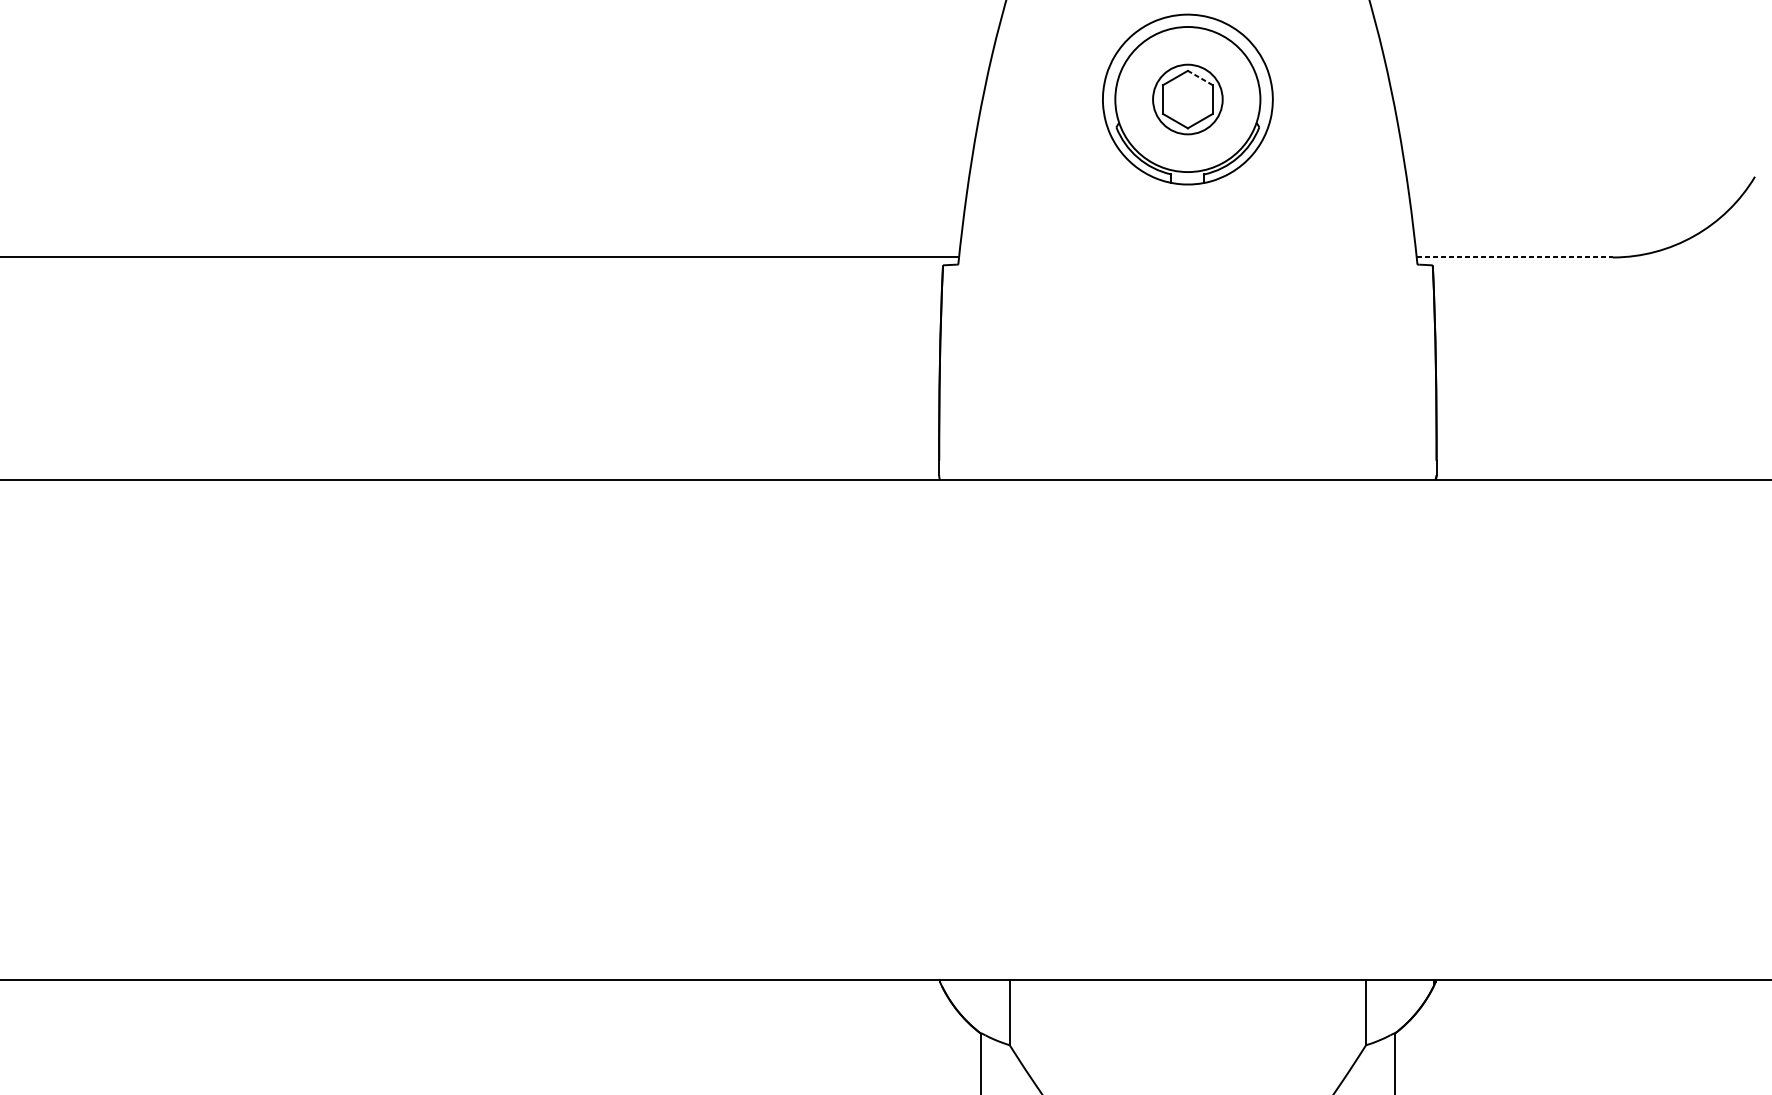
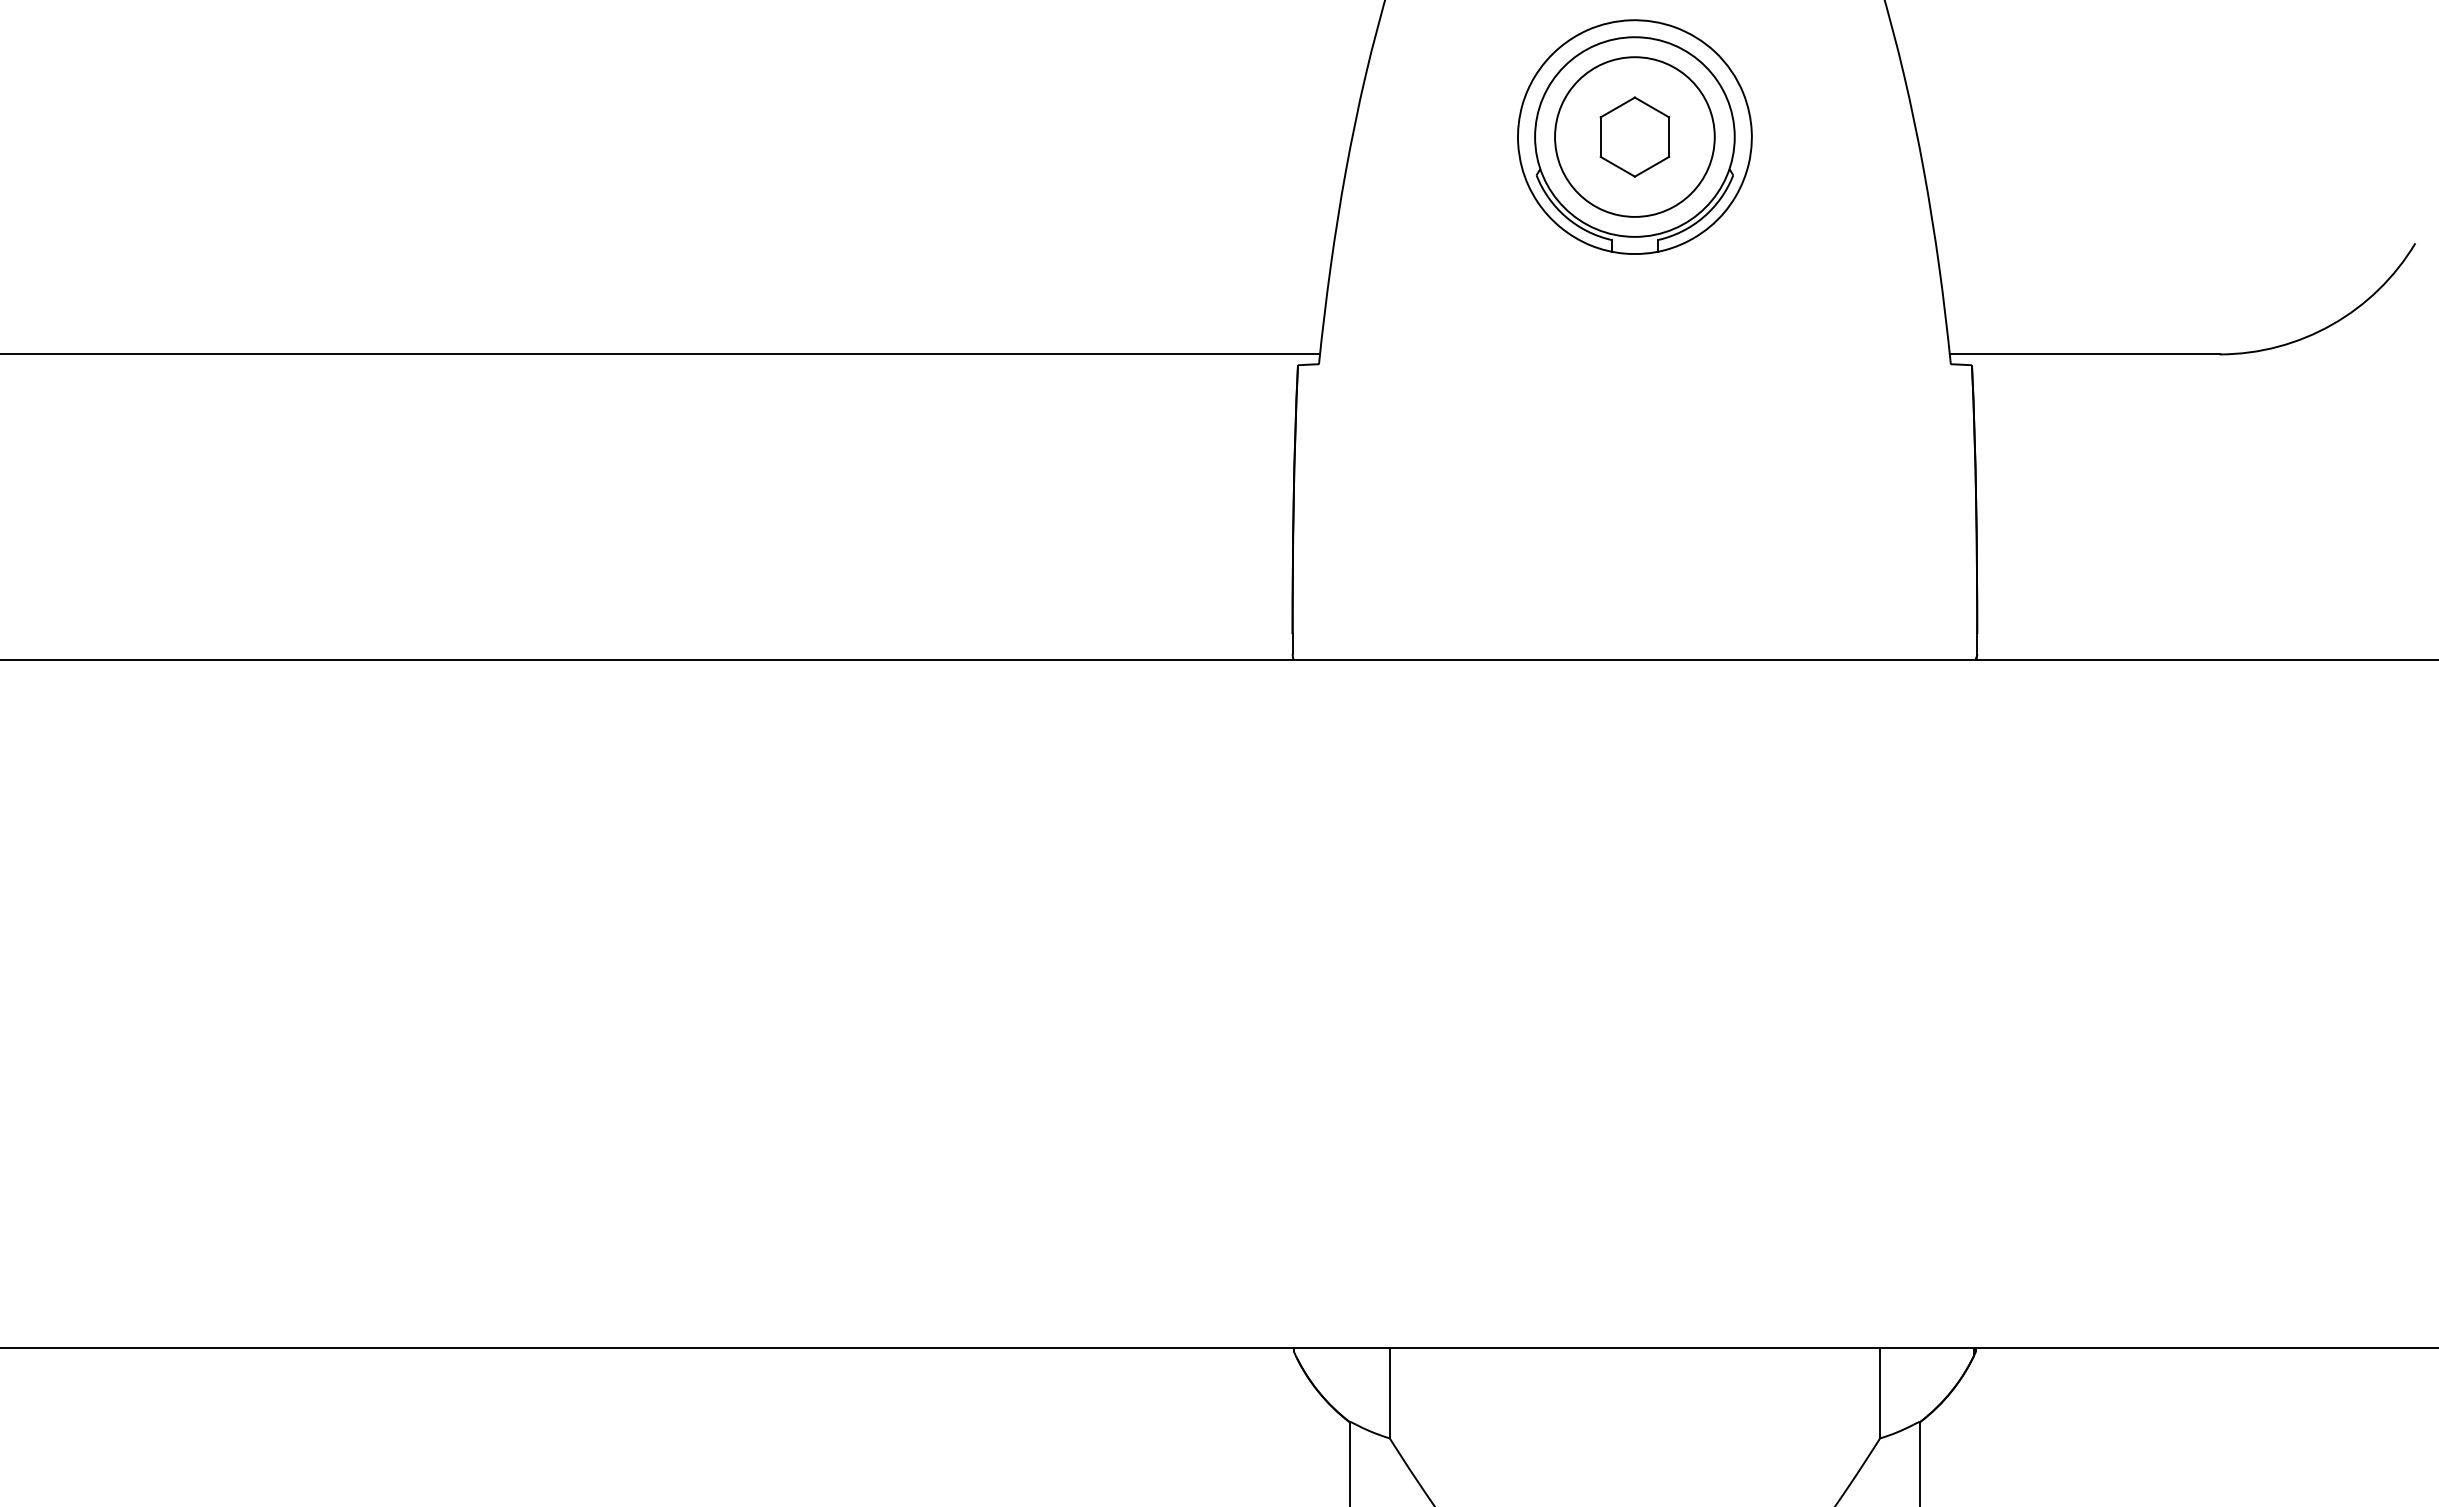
line: (1200, 78) -> (1652, 107), dashed -> solid
circle: (1187, 99) -> (1634, 136), size x1.67
line: (1514, 257) -> (2084, 354), dashed -> solid

